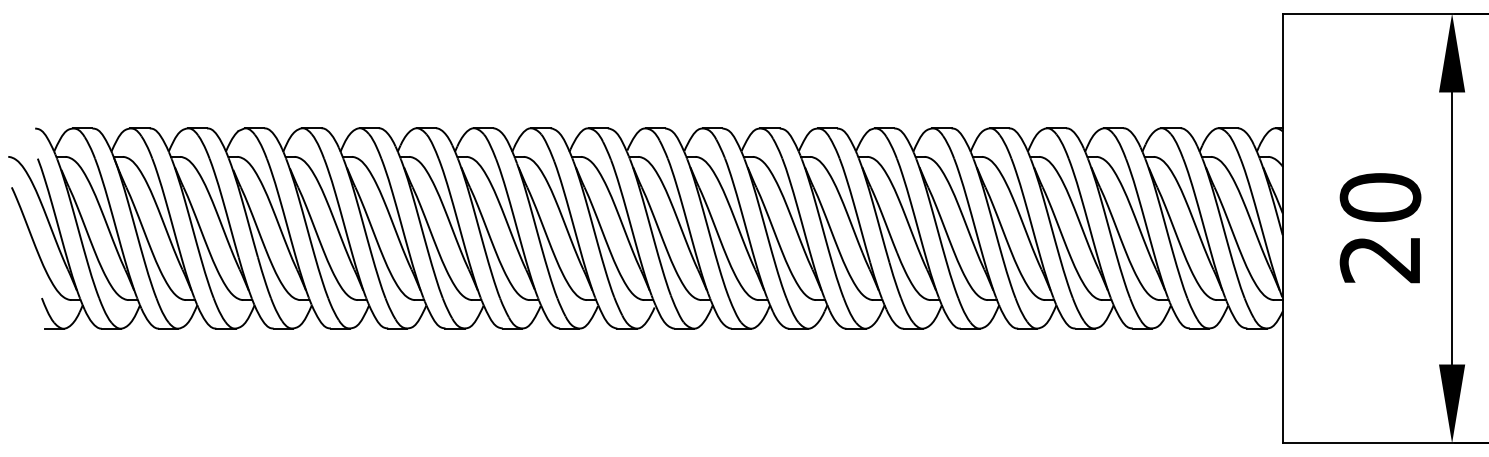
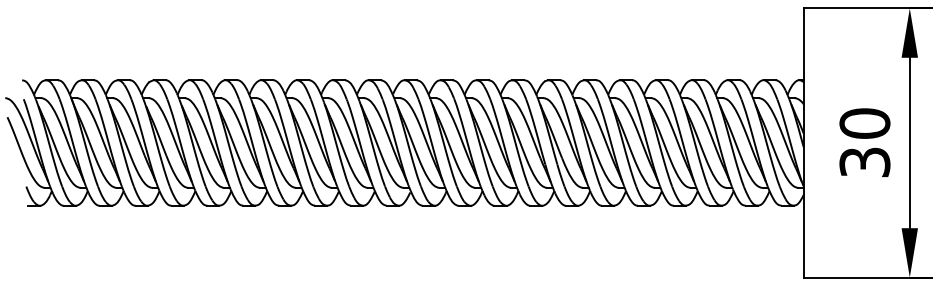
text: (1379, 259) -> (864, 162), 20 -> 30

